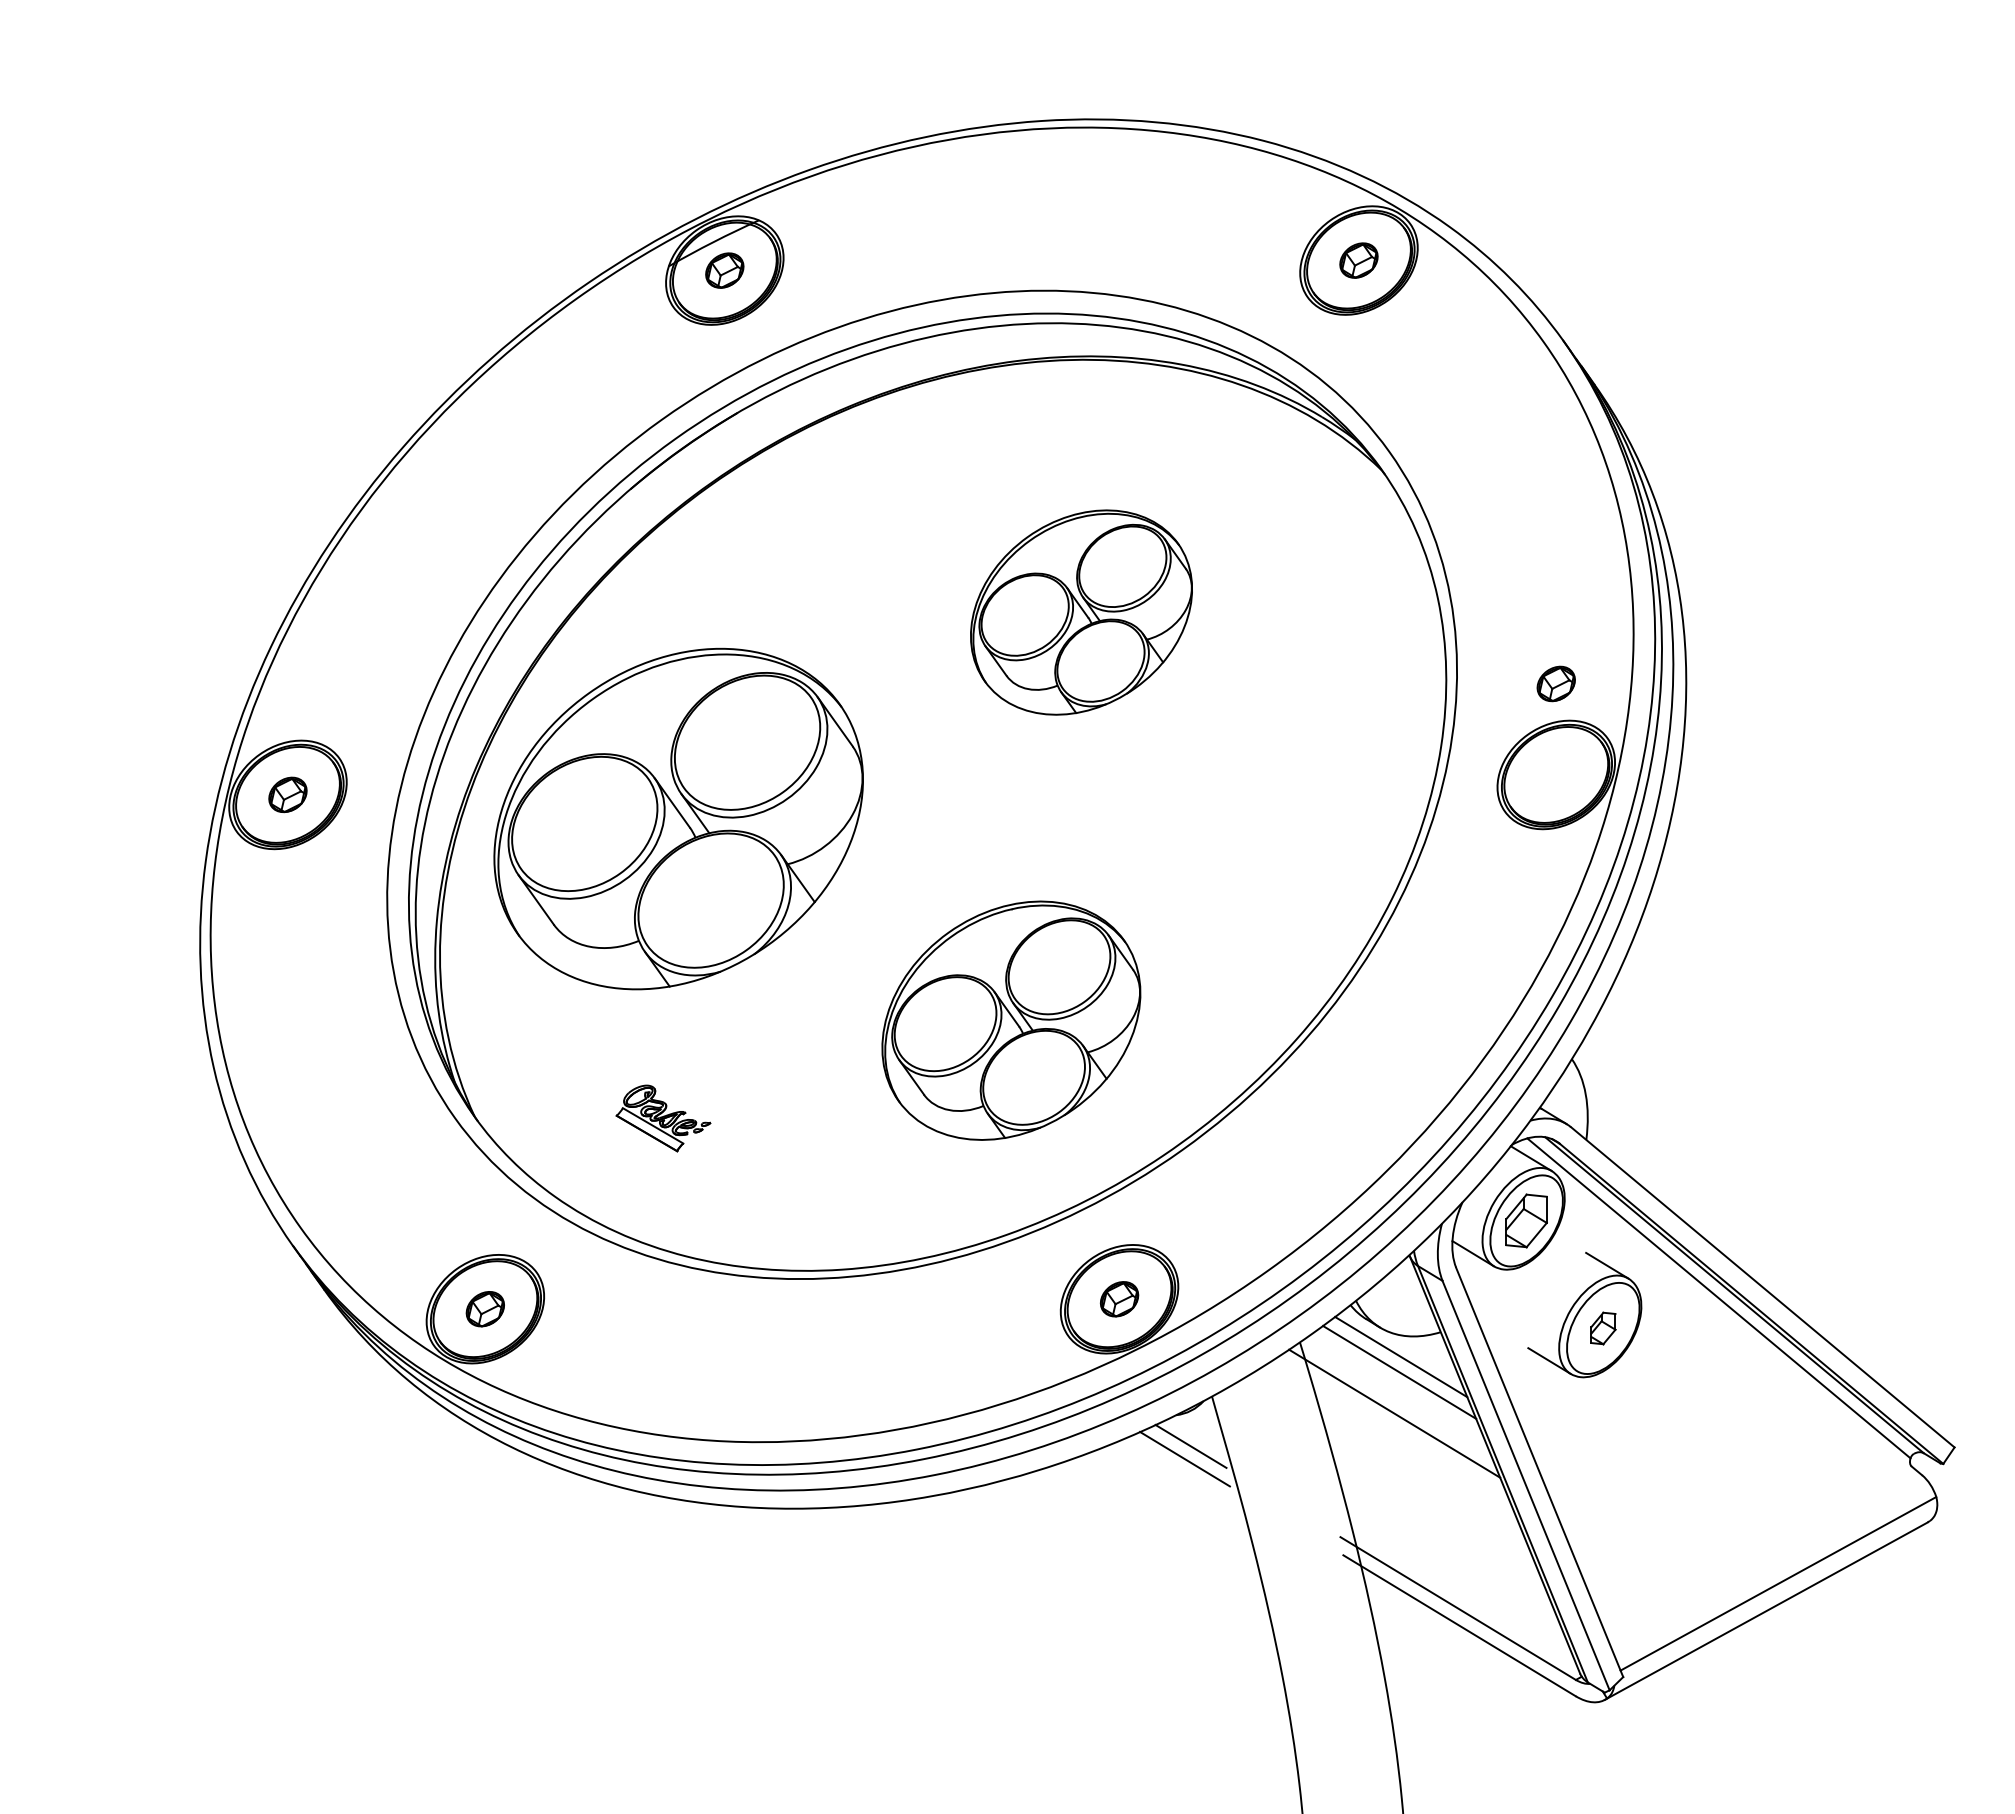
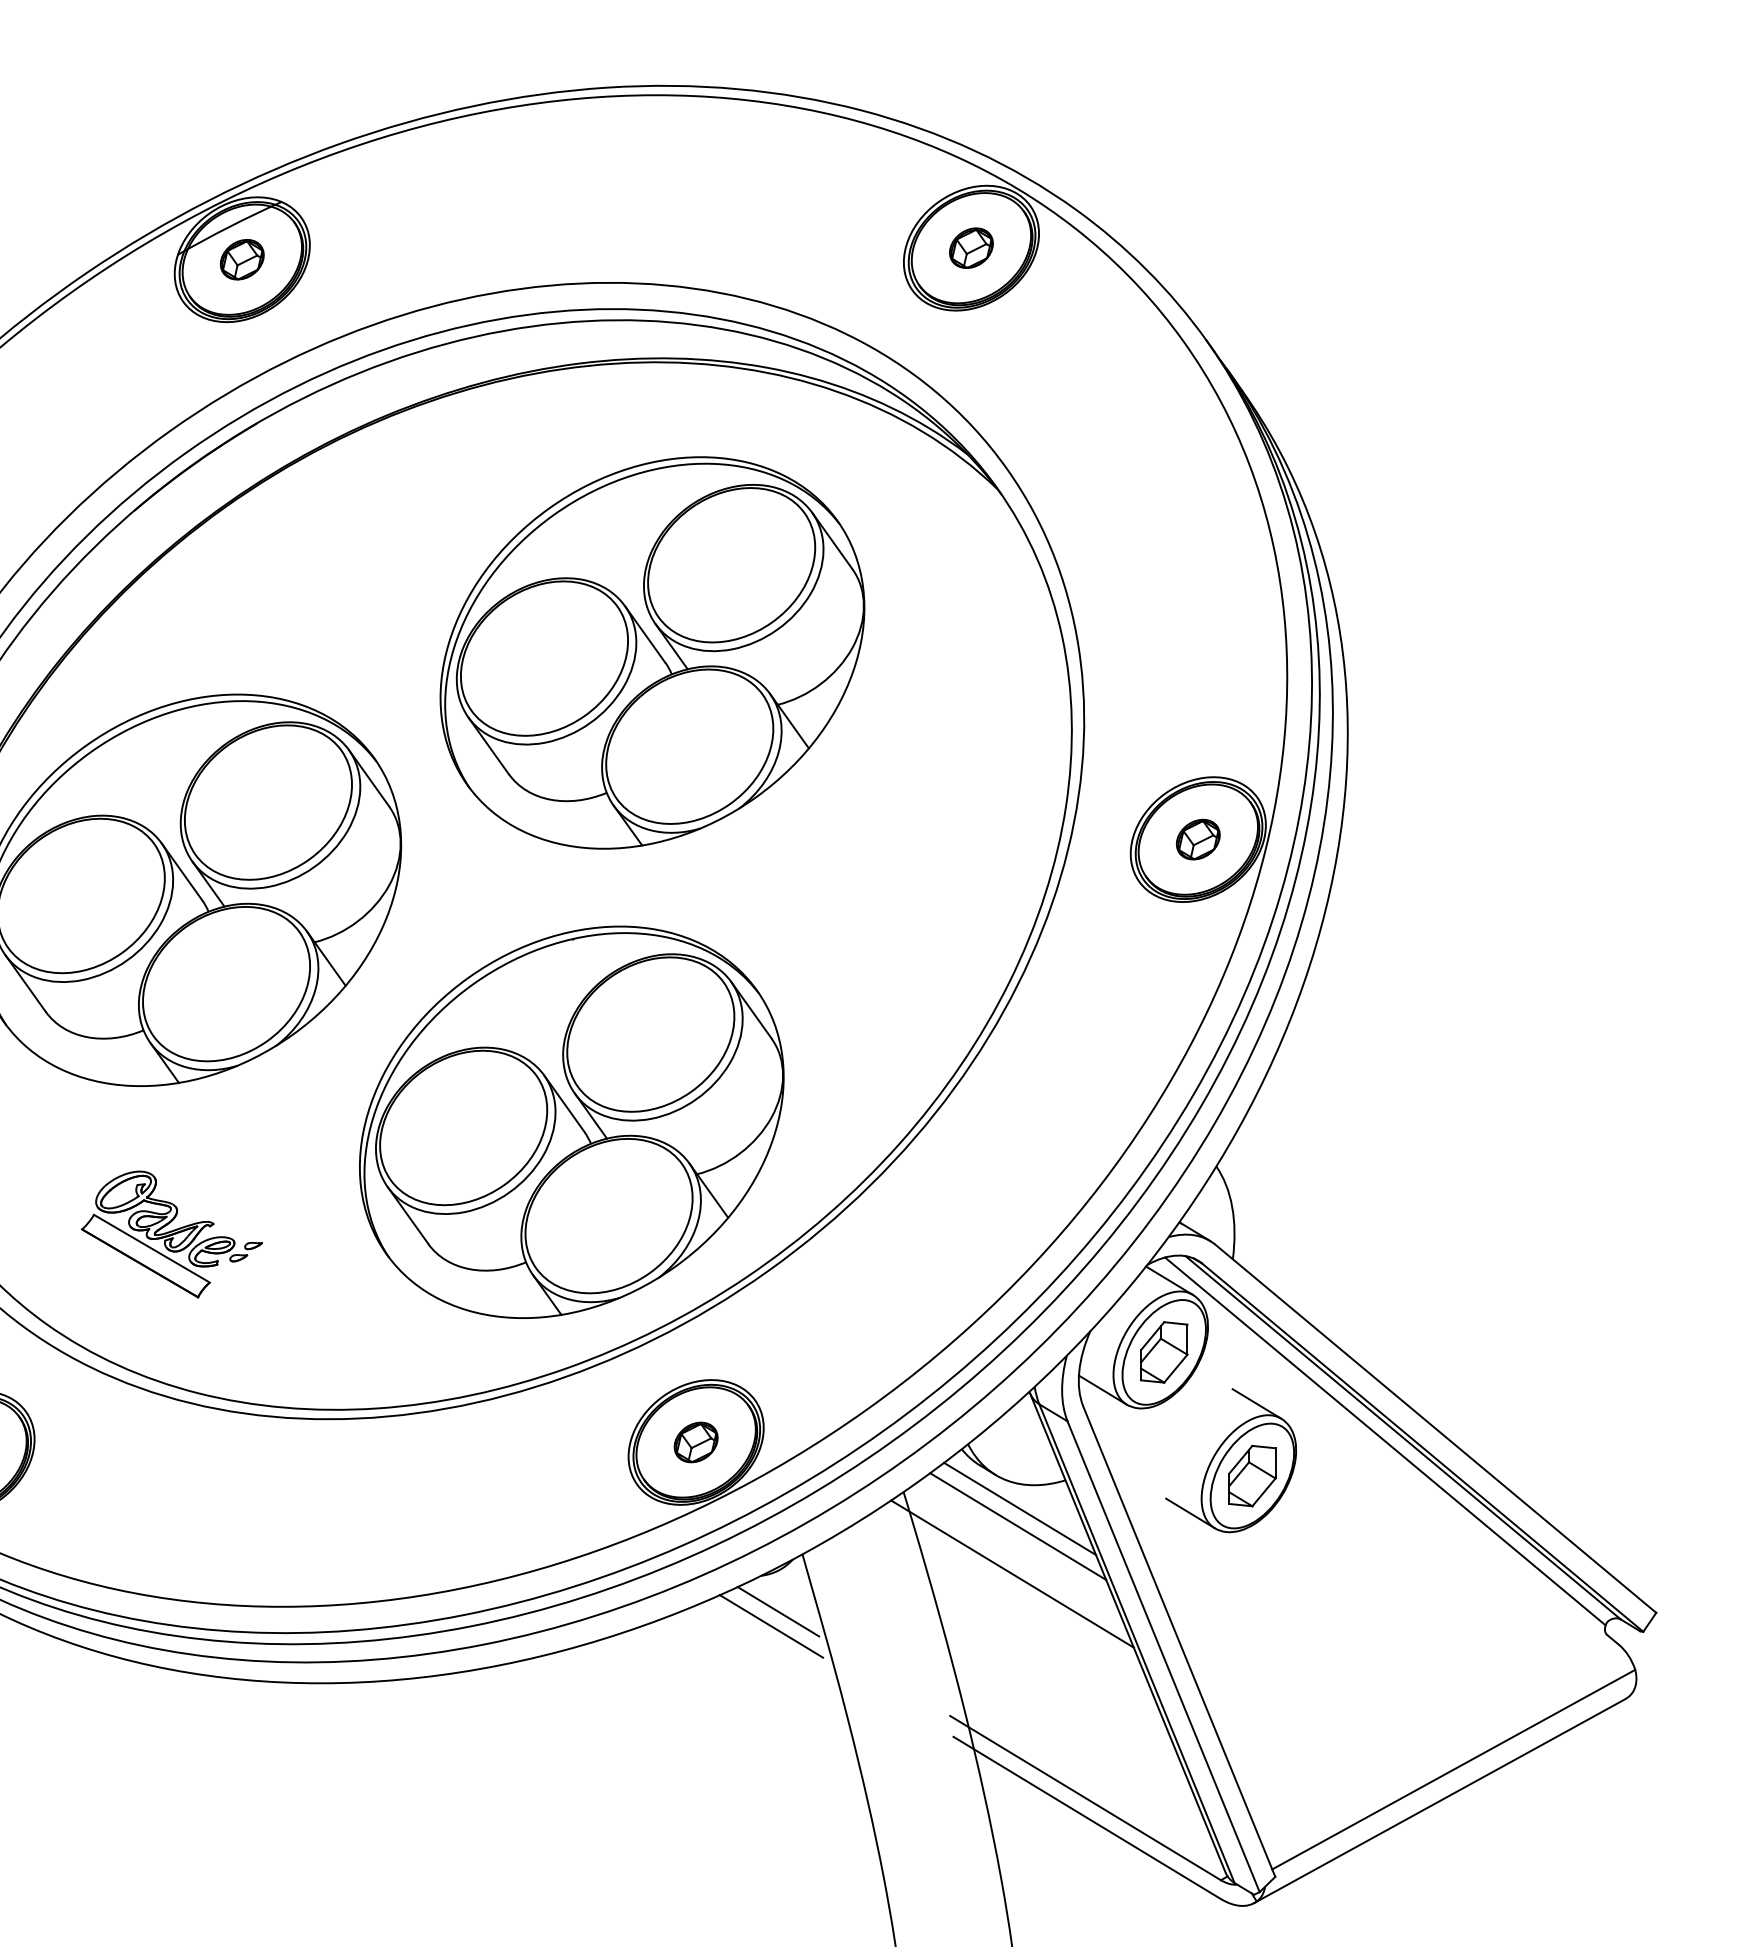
part: (1081, 612) -> (652, 652), size x1.67
part: (1555, 683) -> (1197, 839), moved
part: (1011, 1020) -> (571, 1121), size x1.43
part: (663, 1118) -> (171, 1234), size x1.67
part: (1603, 1328) -> (1252, 1476), size x1.67

